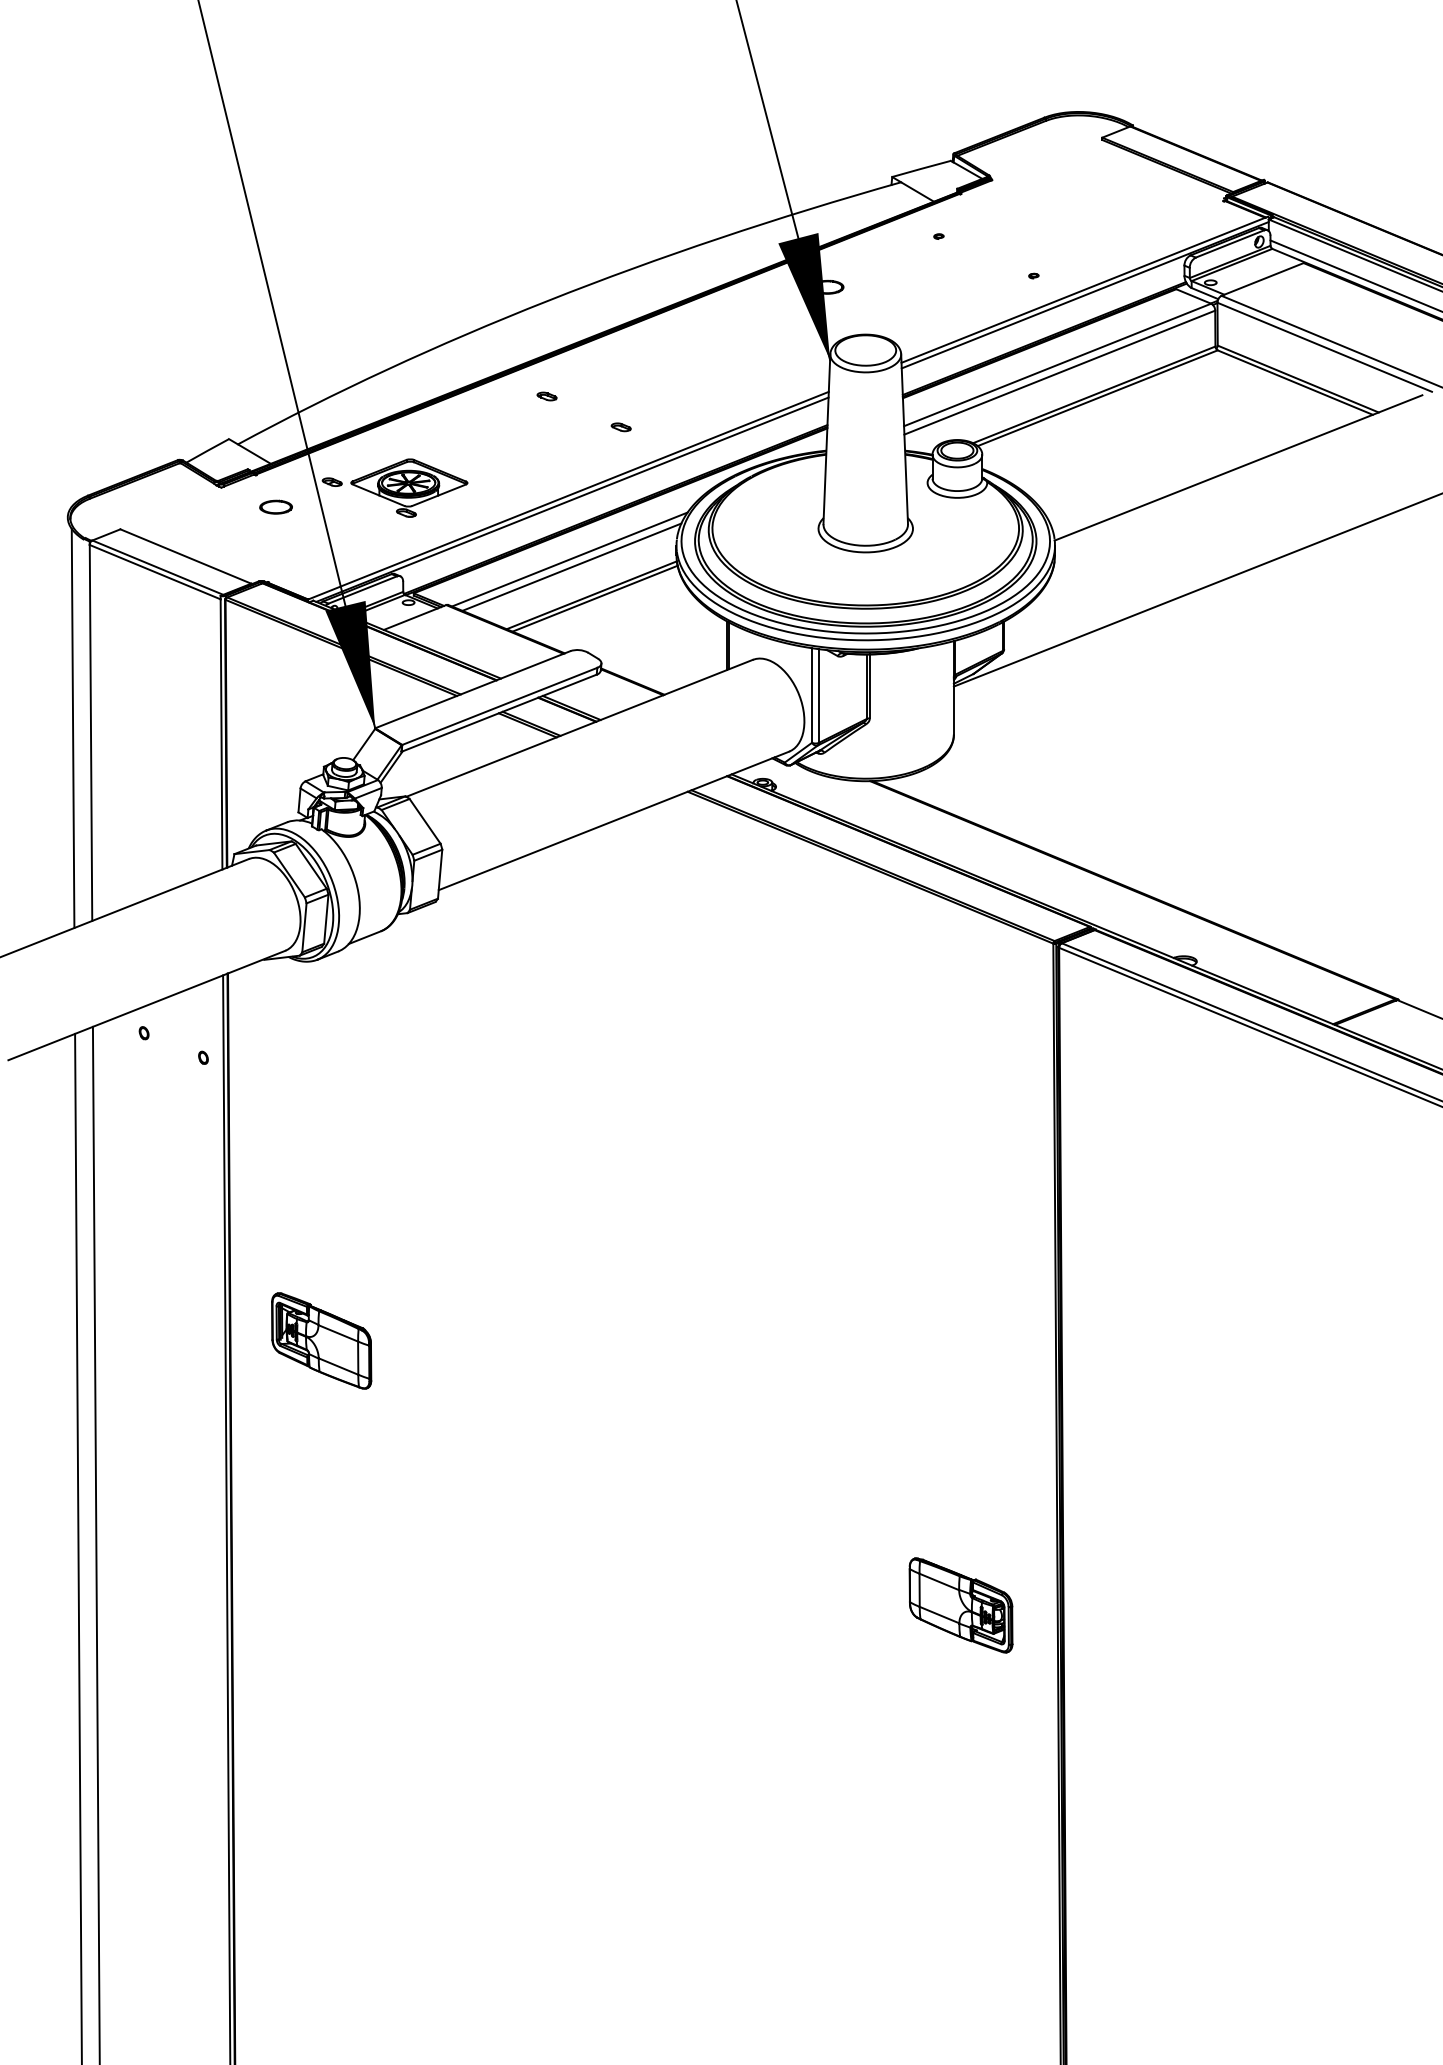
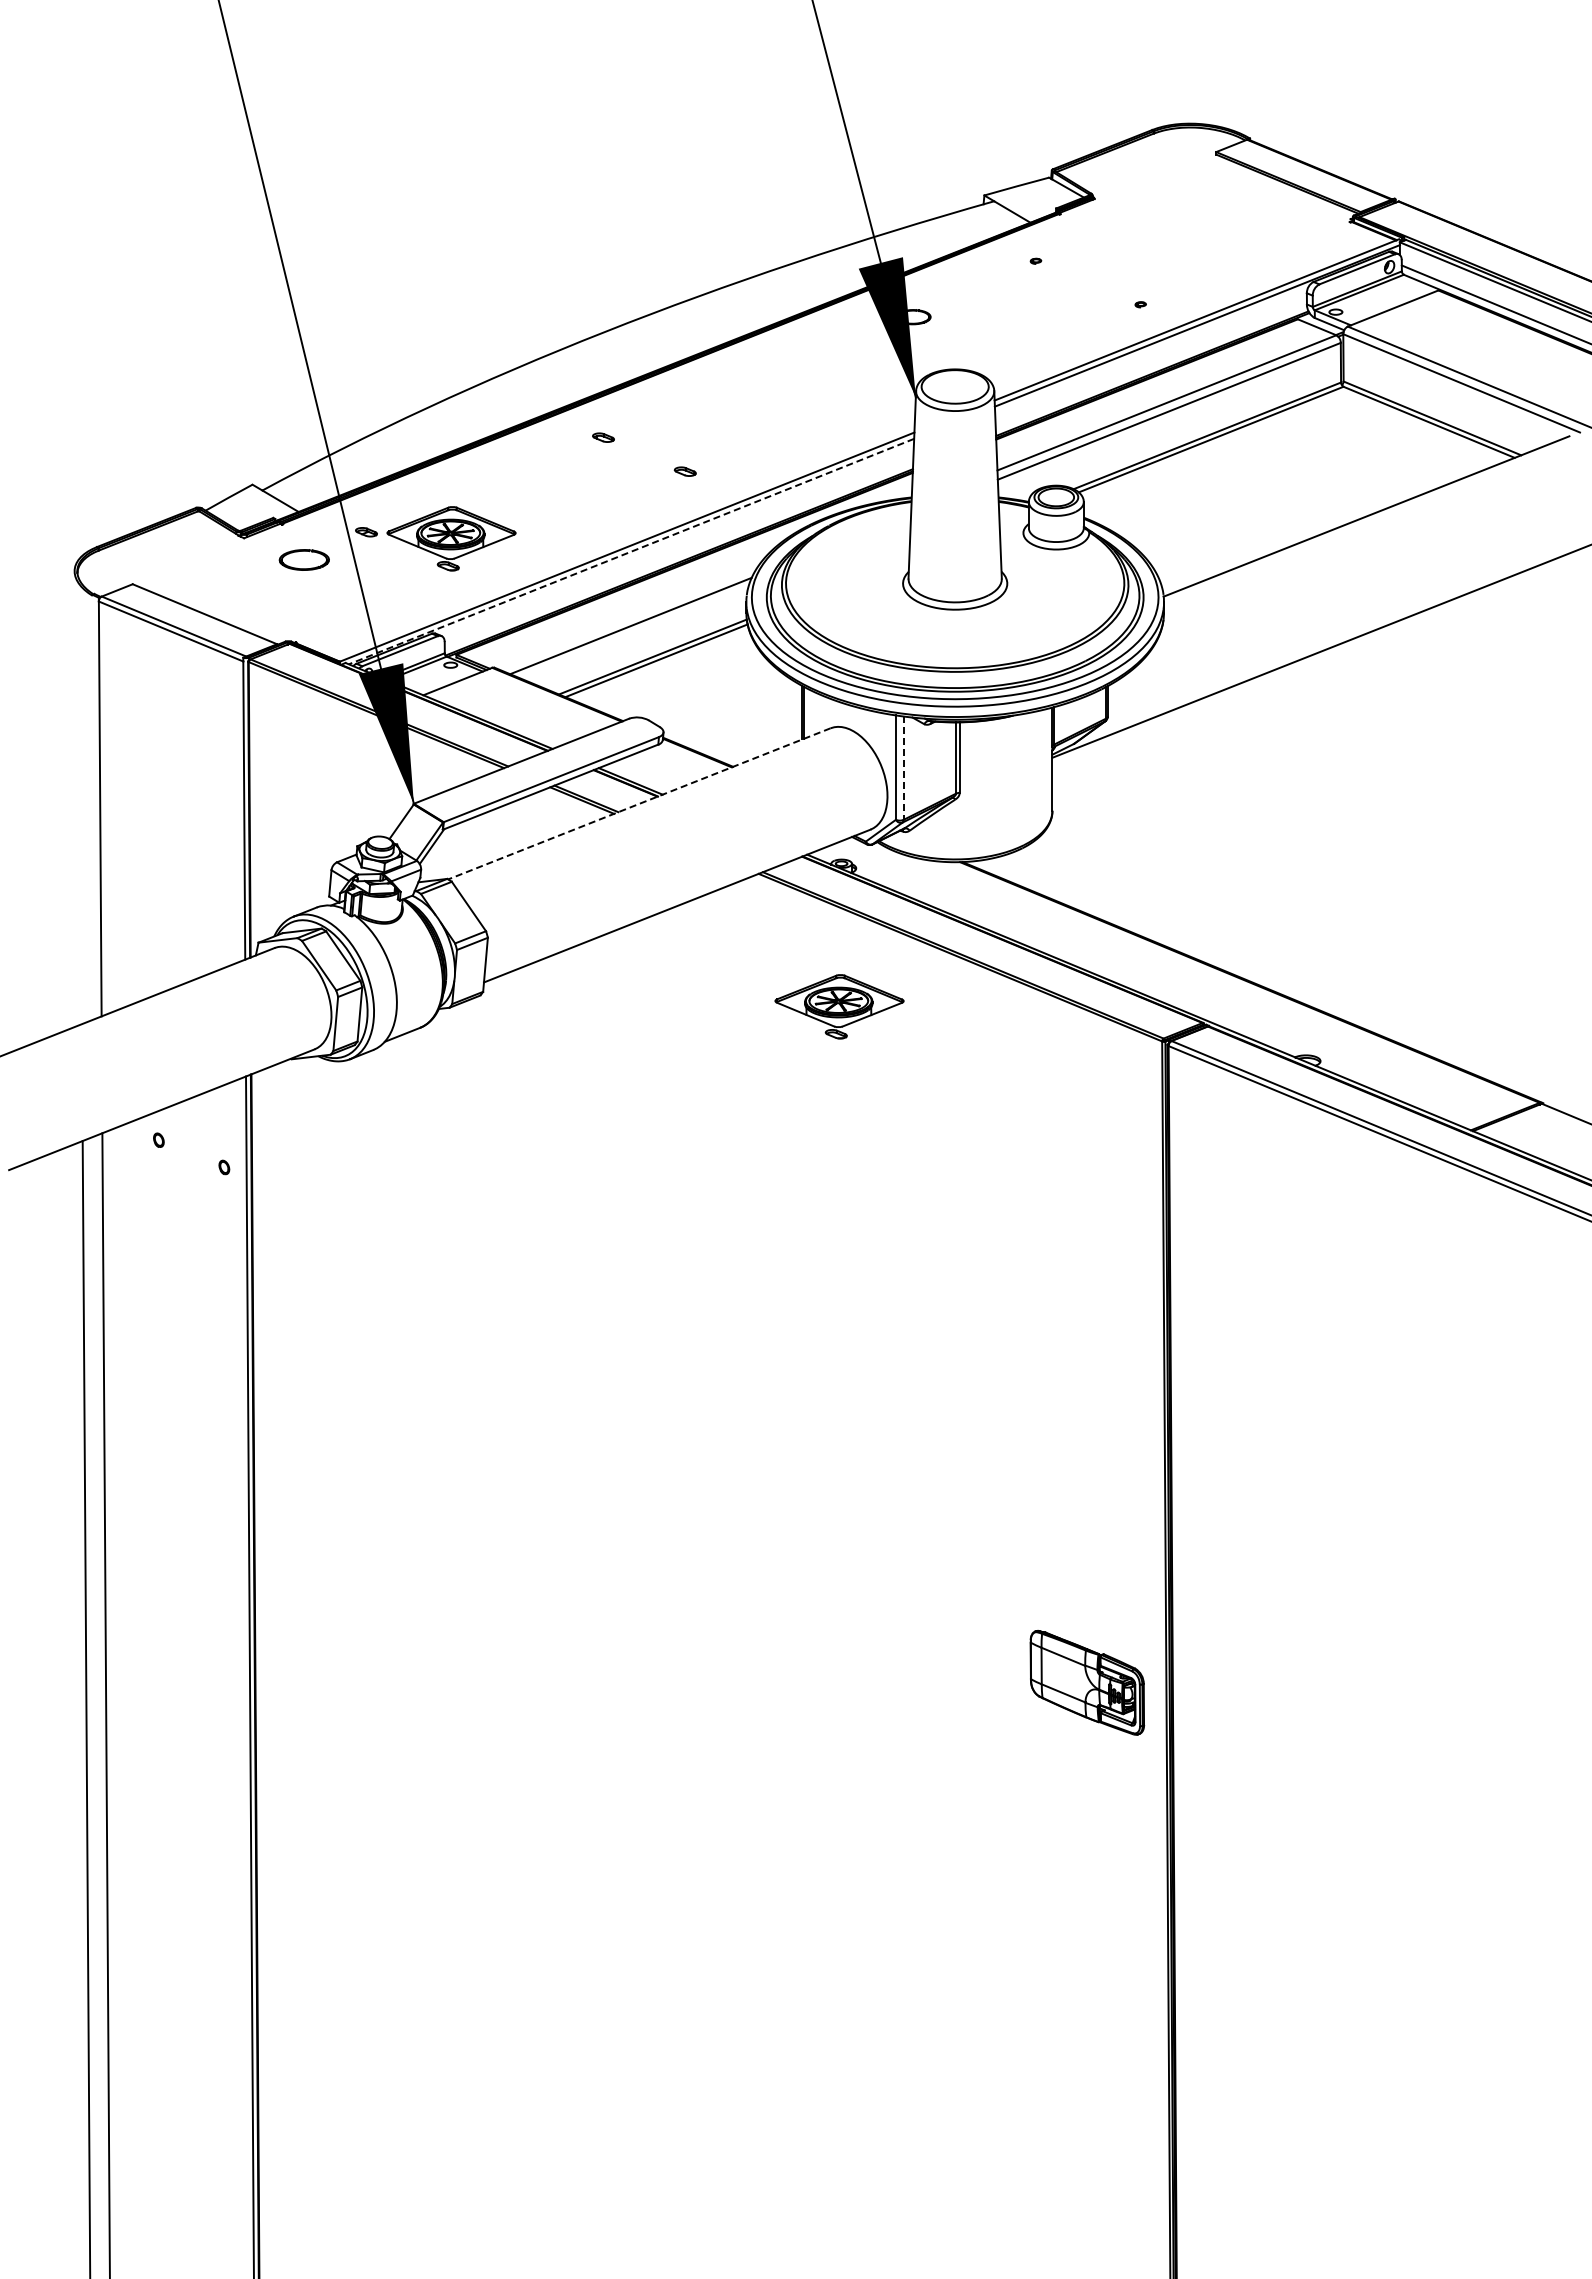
line: (572, 499) -> (631, 551), solid -> dashed
part: (276, 506) -> (304, 559), size x1.4
line: (569, 559) -> (628, 617), removed
line: (818, 696) -> (903, 768), solid -> dashed
line: (73, 728) -> (80, 803), removed
line: (579, 728) -> (639, 803), solid -> dashed
part: (760, 911) -> (839, 1006), added
part: (321, 1340) -> (354, 1479), removed
part: (961, 1605) -> (1087, 1682), moved

